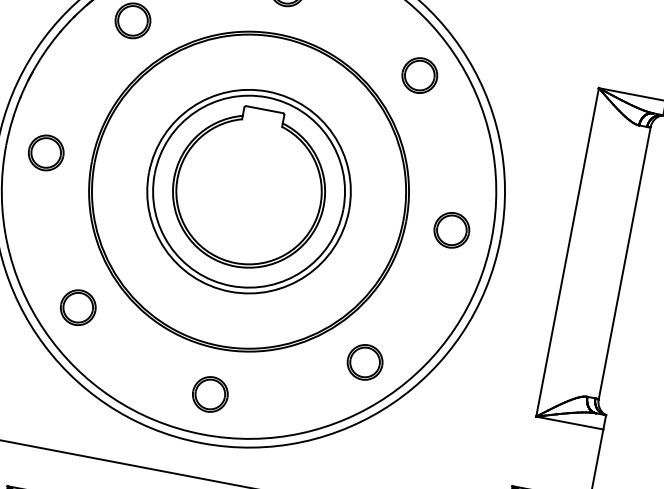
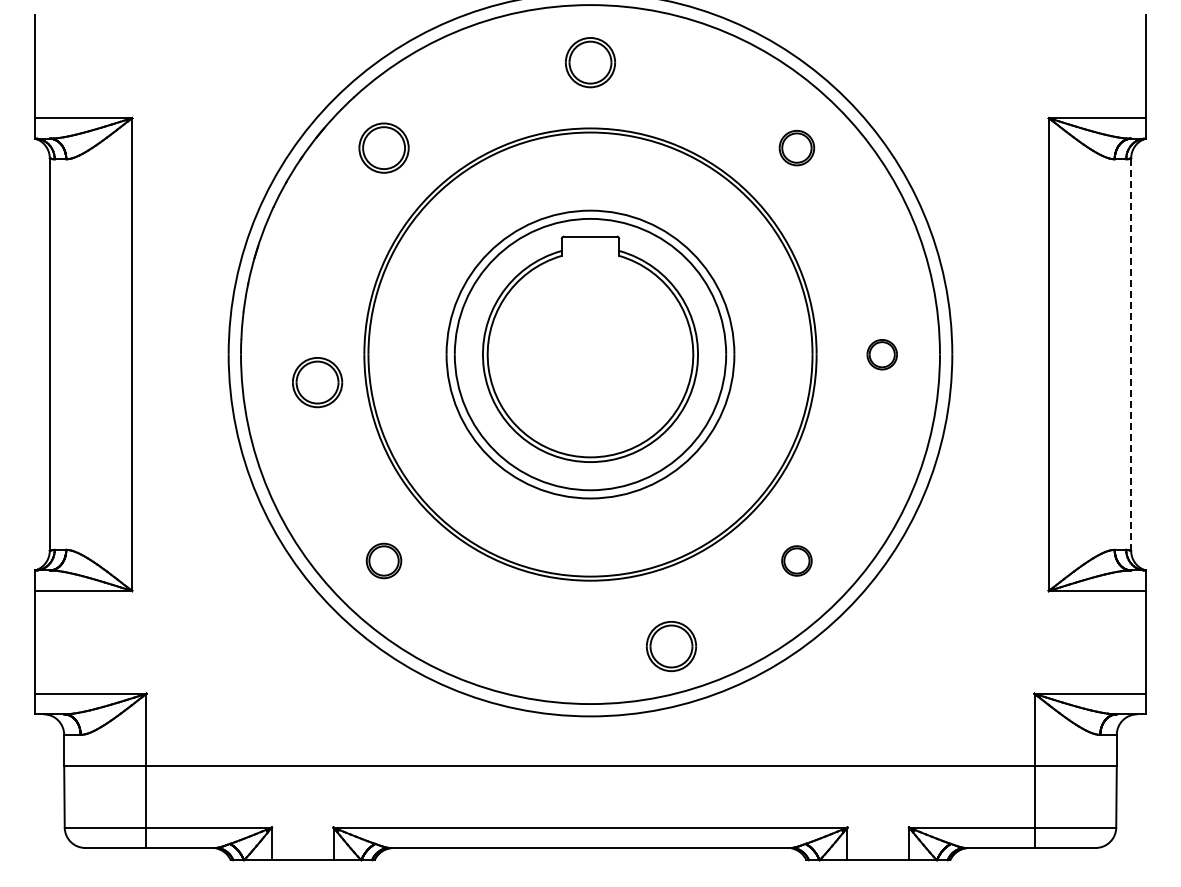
part: (419, 75) -> (796, 147), size x0.7
part: (46, 152) -> (317, 382), moved
part: (451, 230) -> (881, 354), size x0.6
line: (624, 263) -> (1131, 354), solid -> dashed
part: (77, 307) -> (383, 560), size x0.7
part: (364, 362) -> (796, 560), size x0.6
part: (210, 394) -> (671, 646), moved

